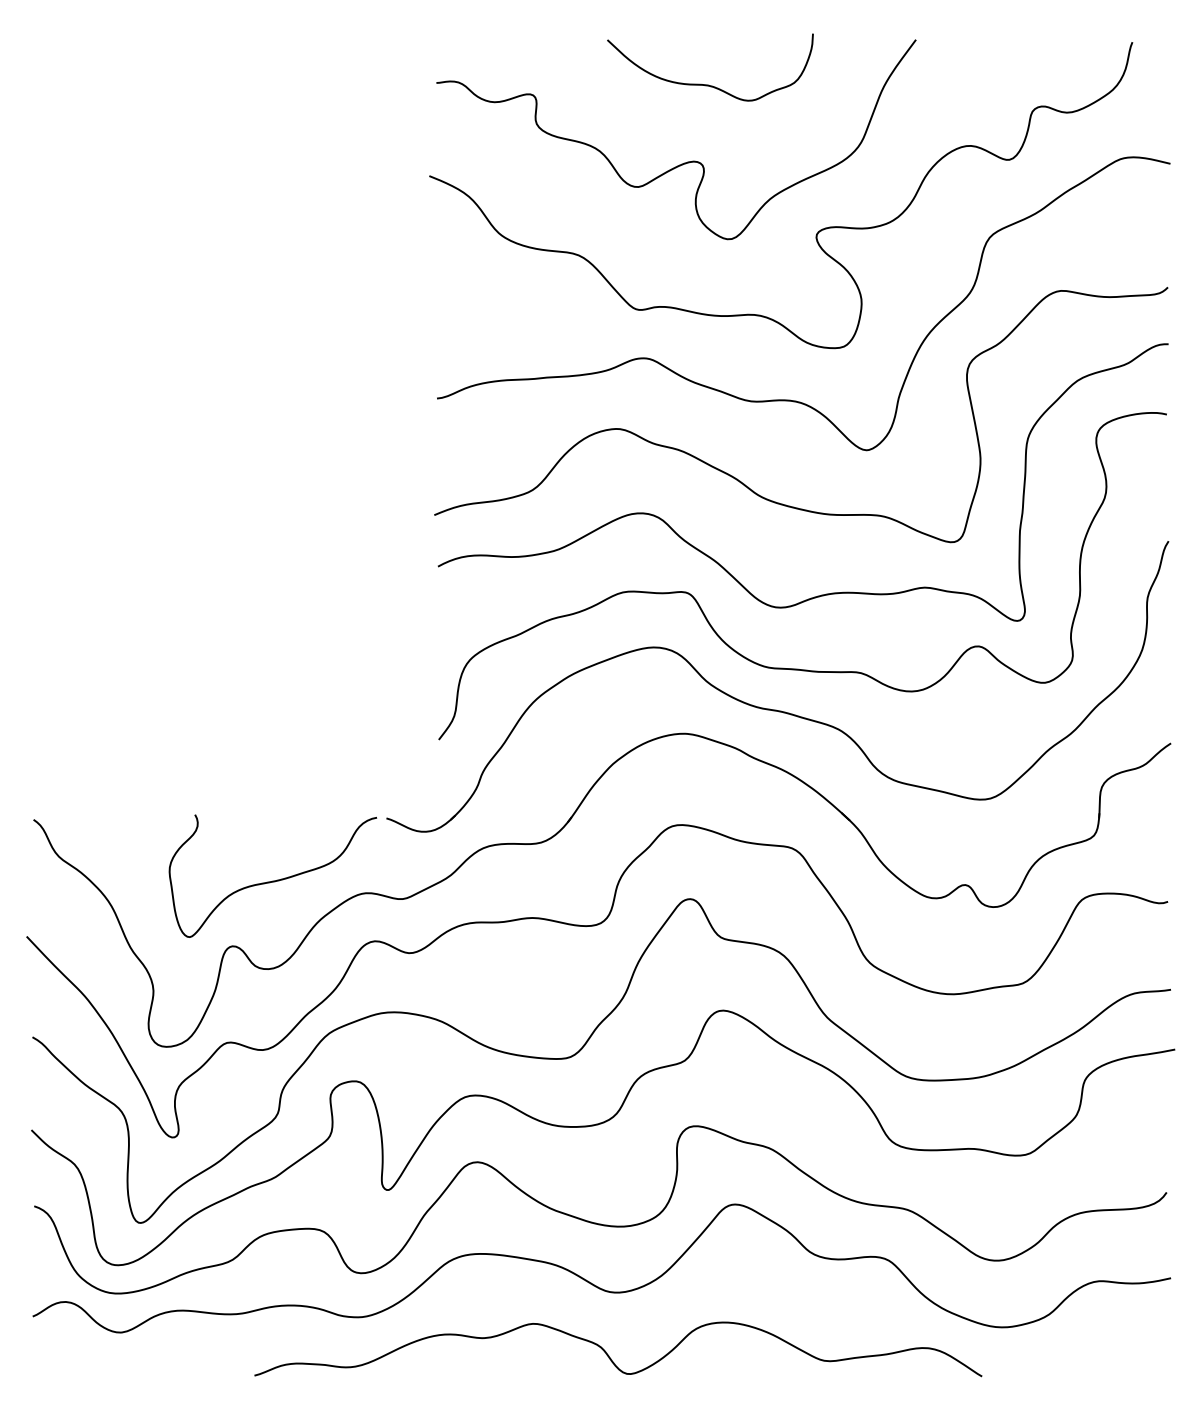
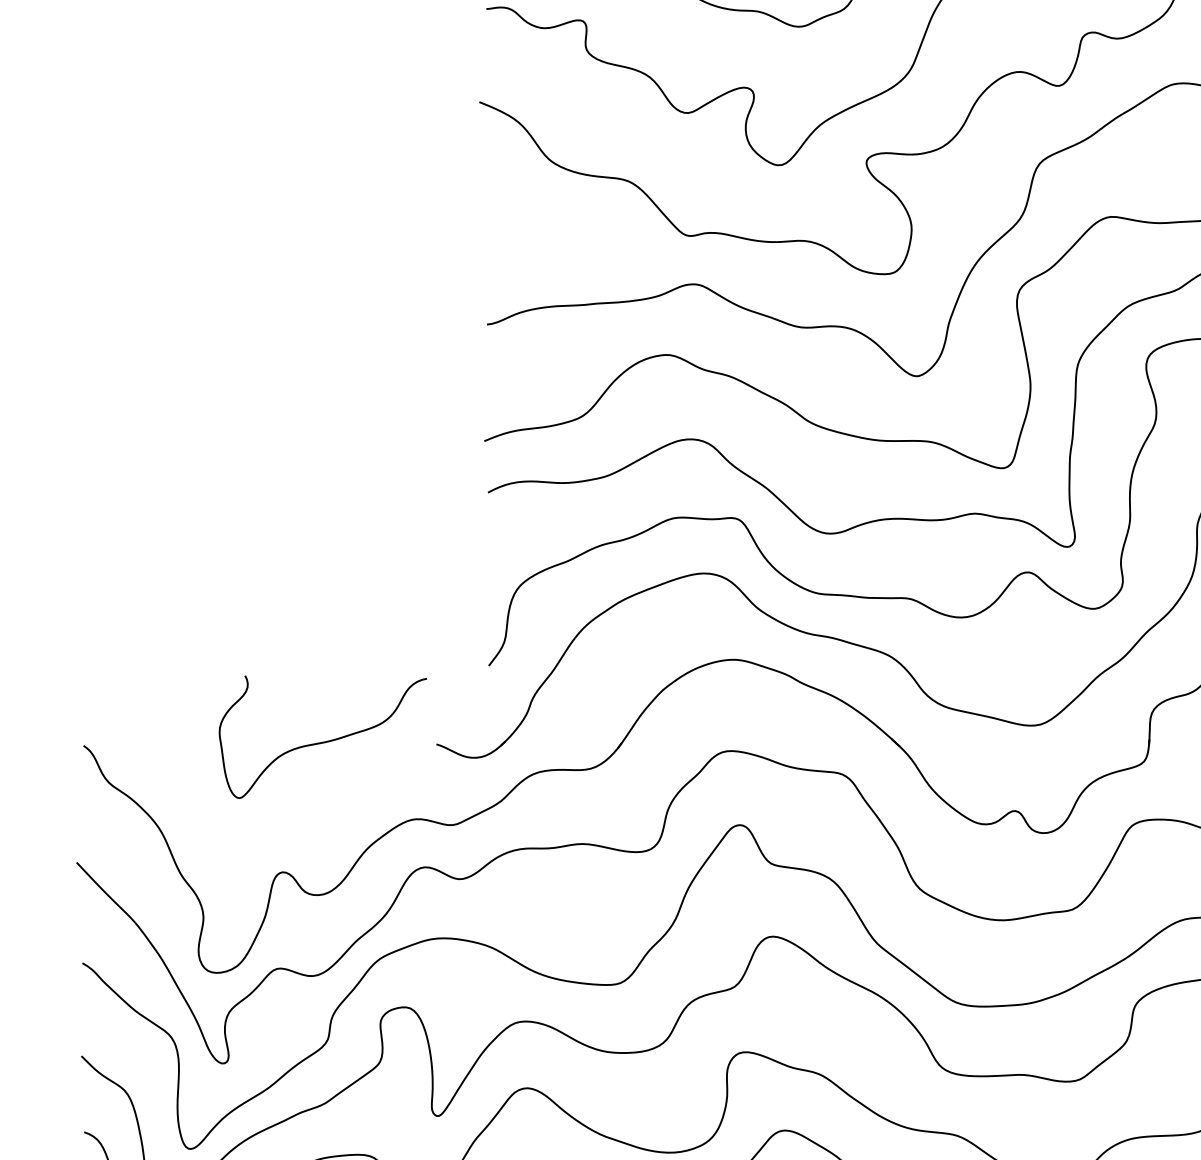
curve: (272, 880) -> (322, 741), moved

